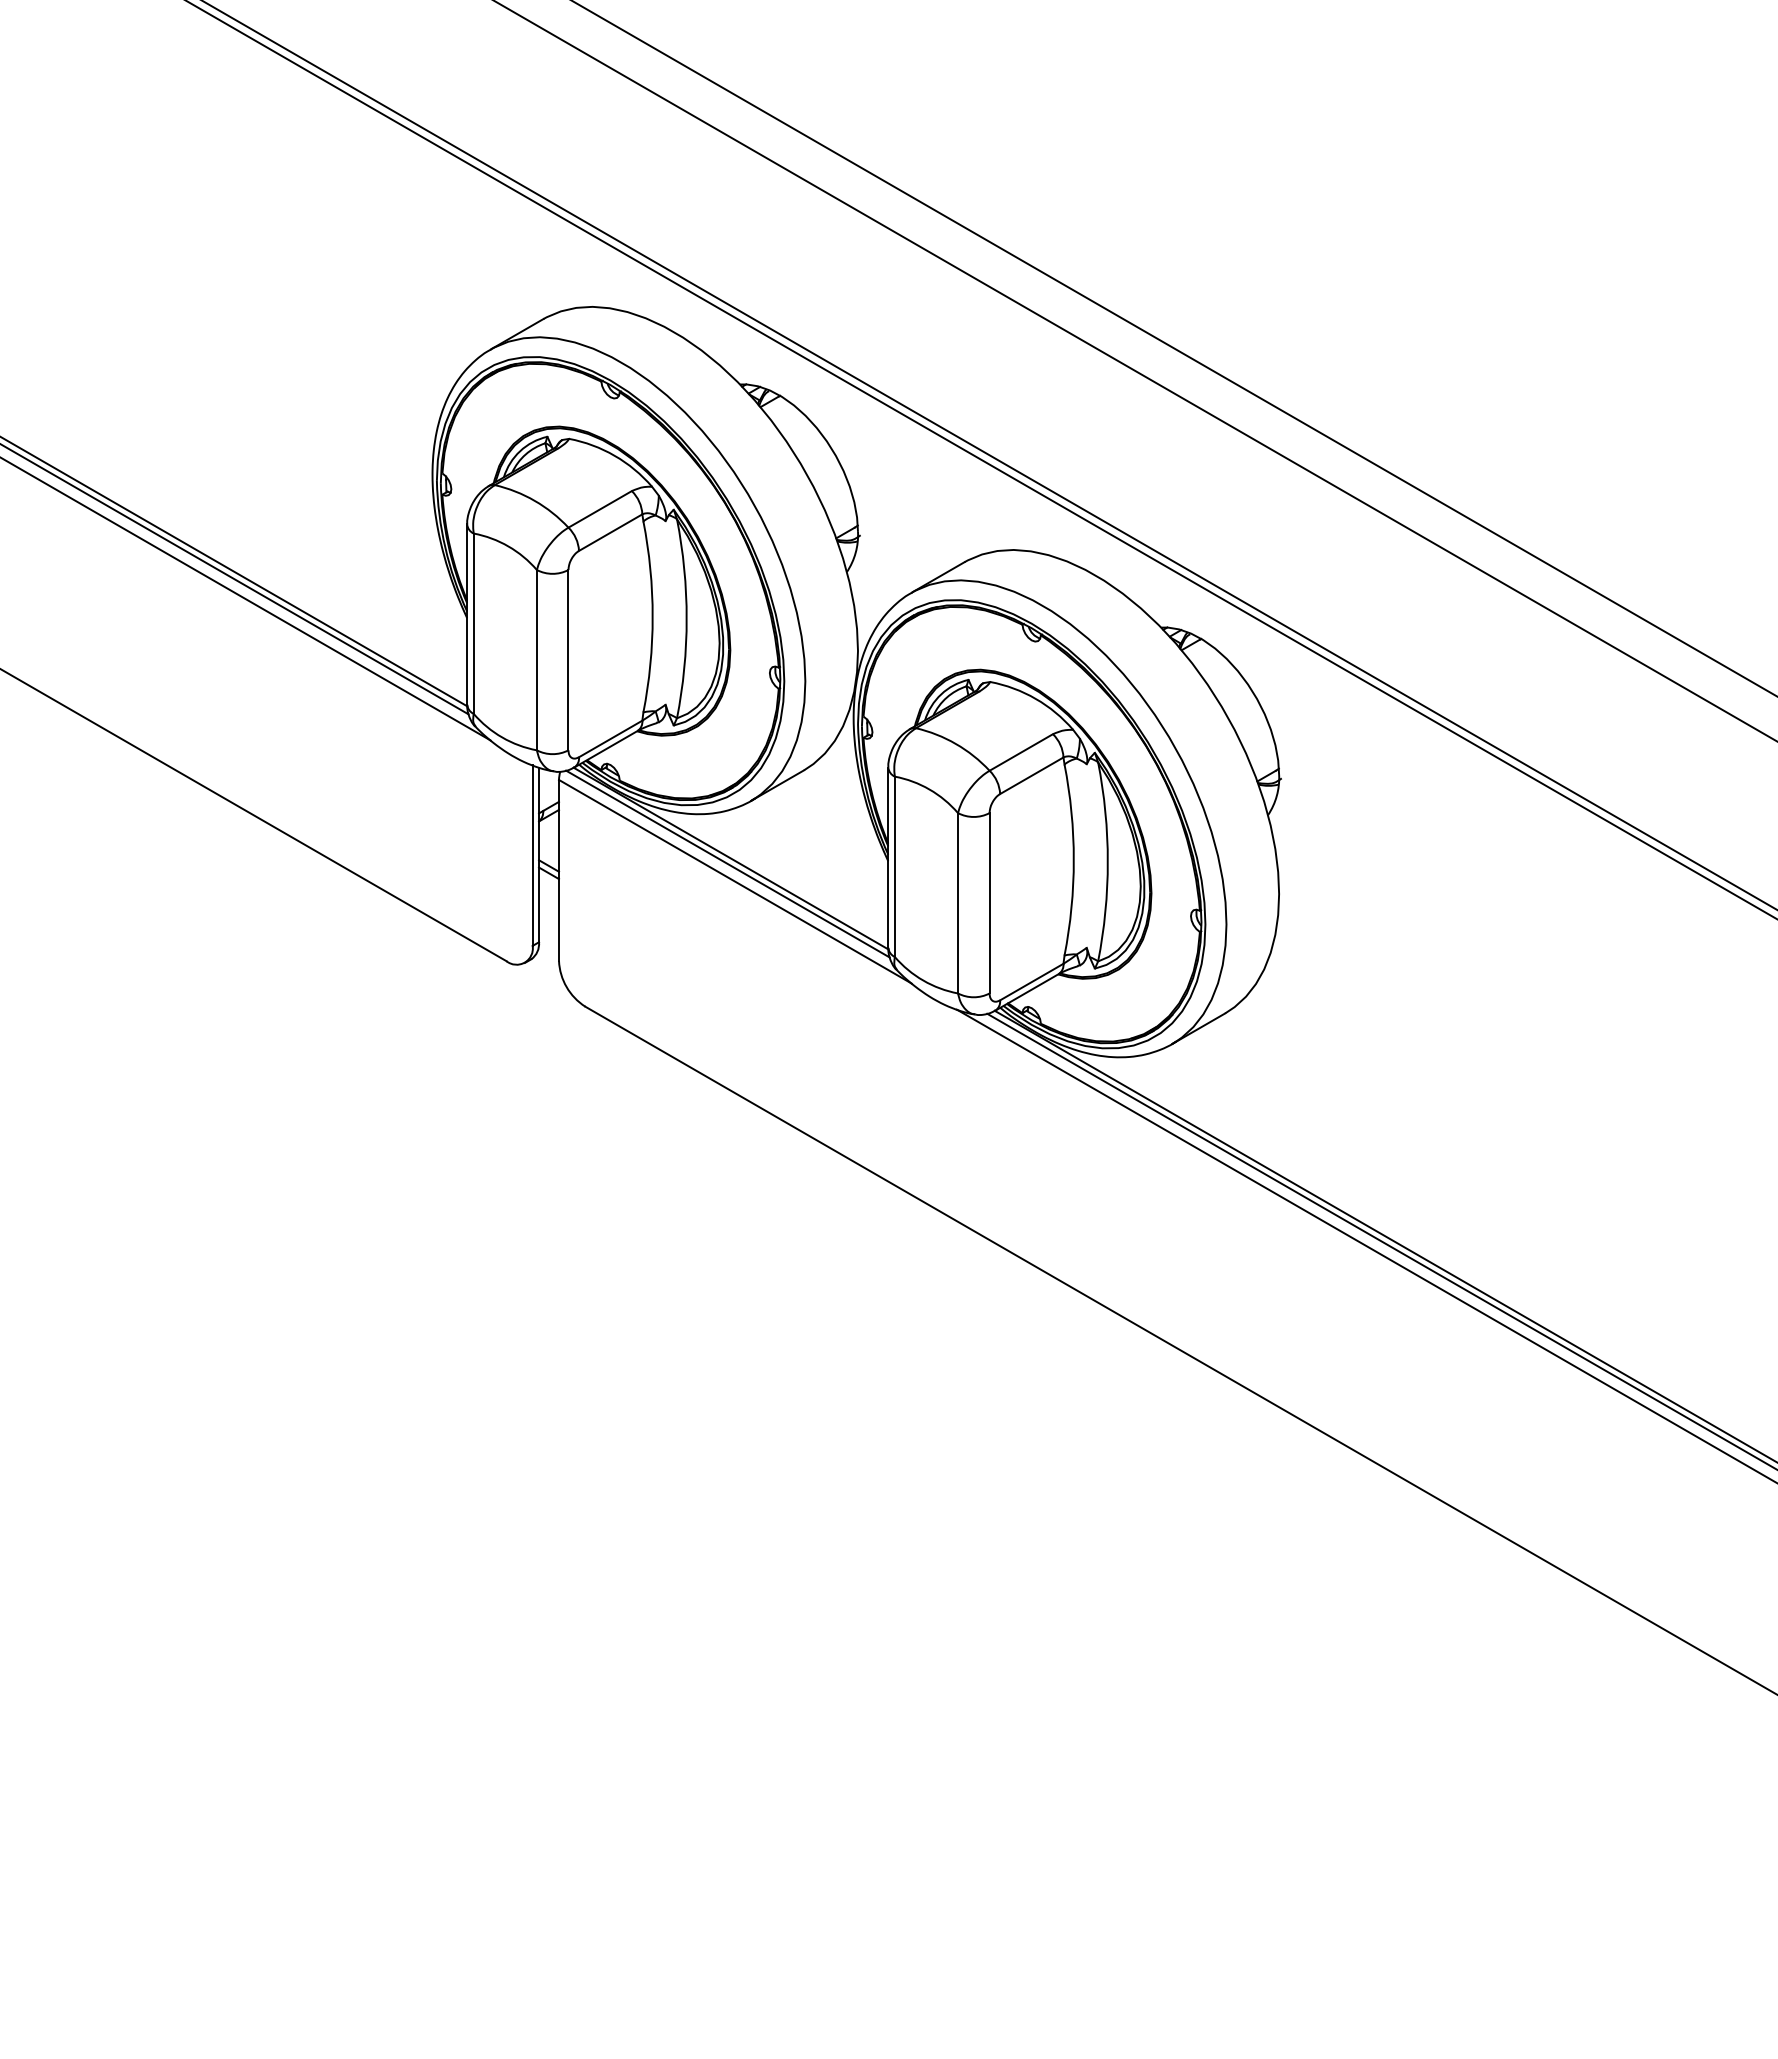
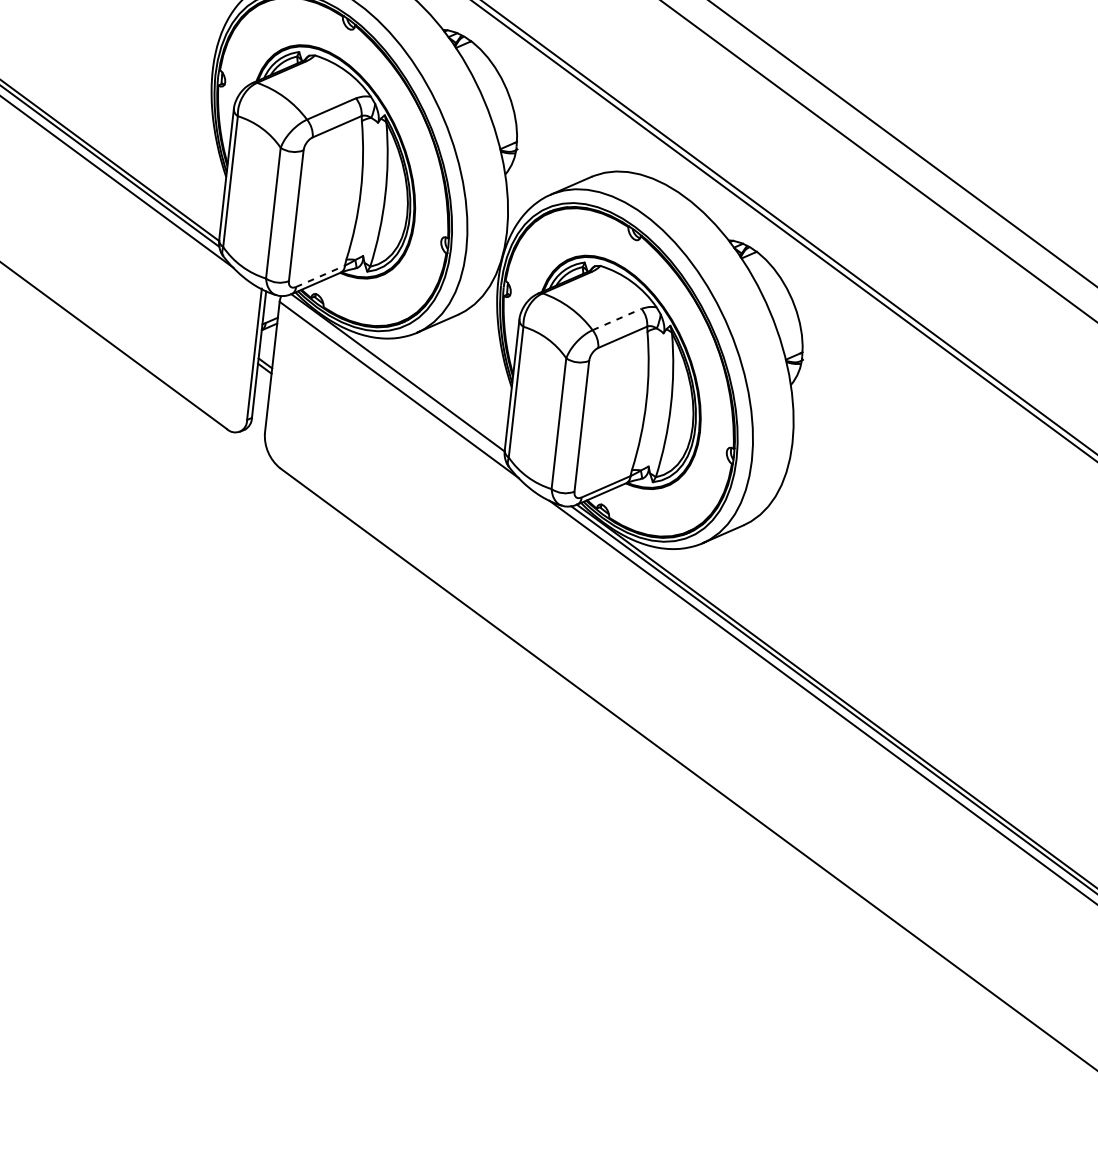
line: (610, 738) -> (320, 275), solid -> dashed
line: (1021, 752) -> (617, 319), solid -> dashed
line: (727, 863) -> (395, 376), removed

